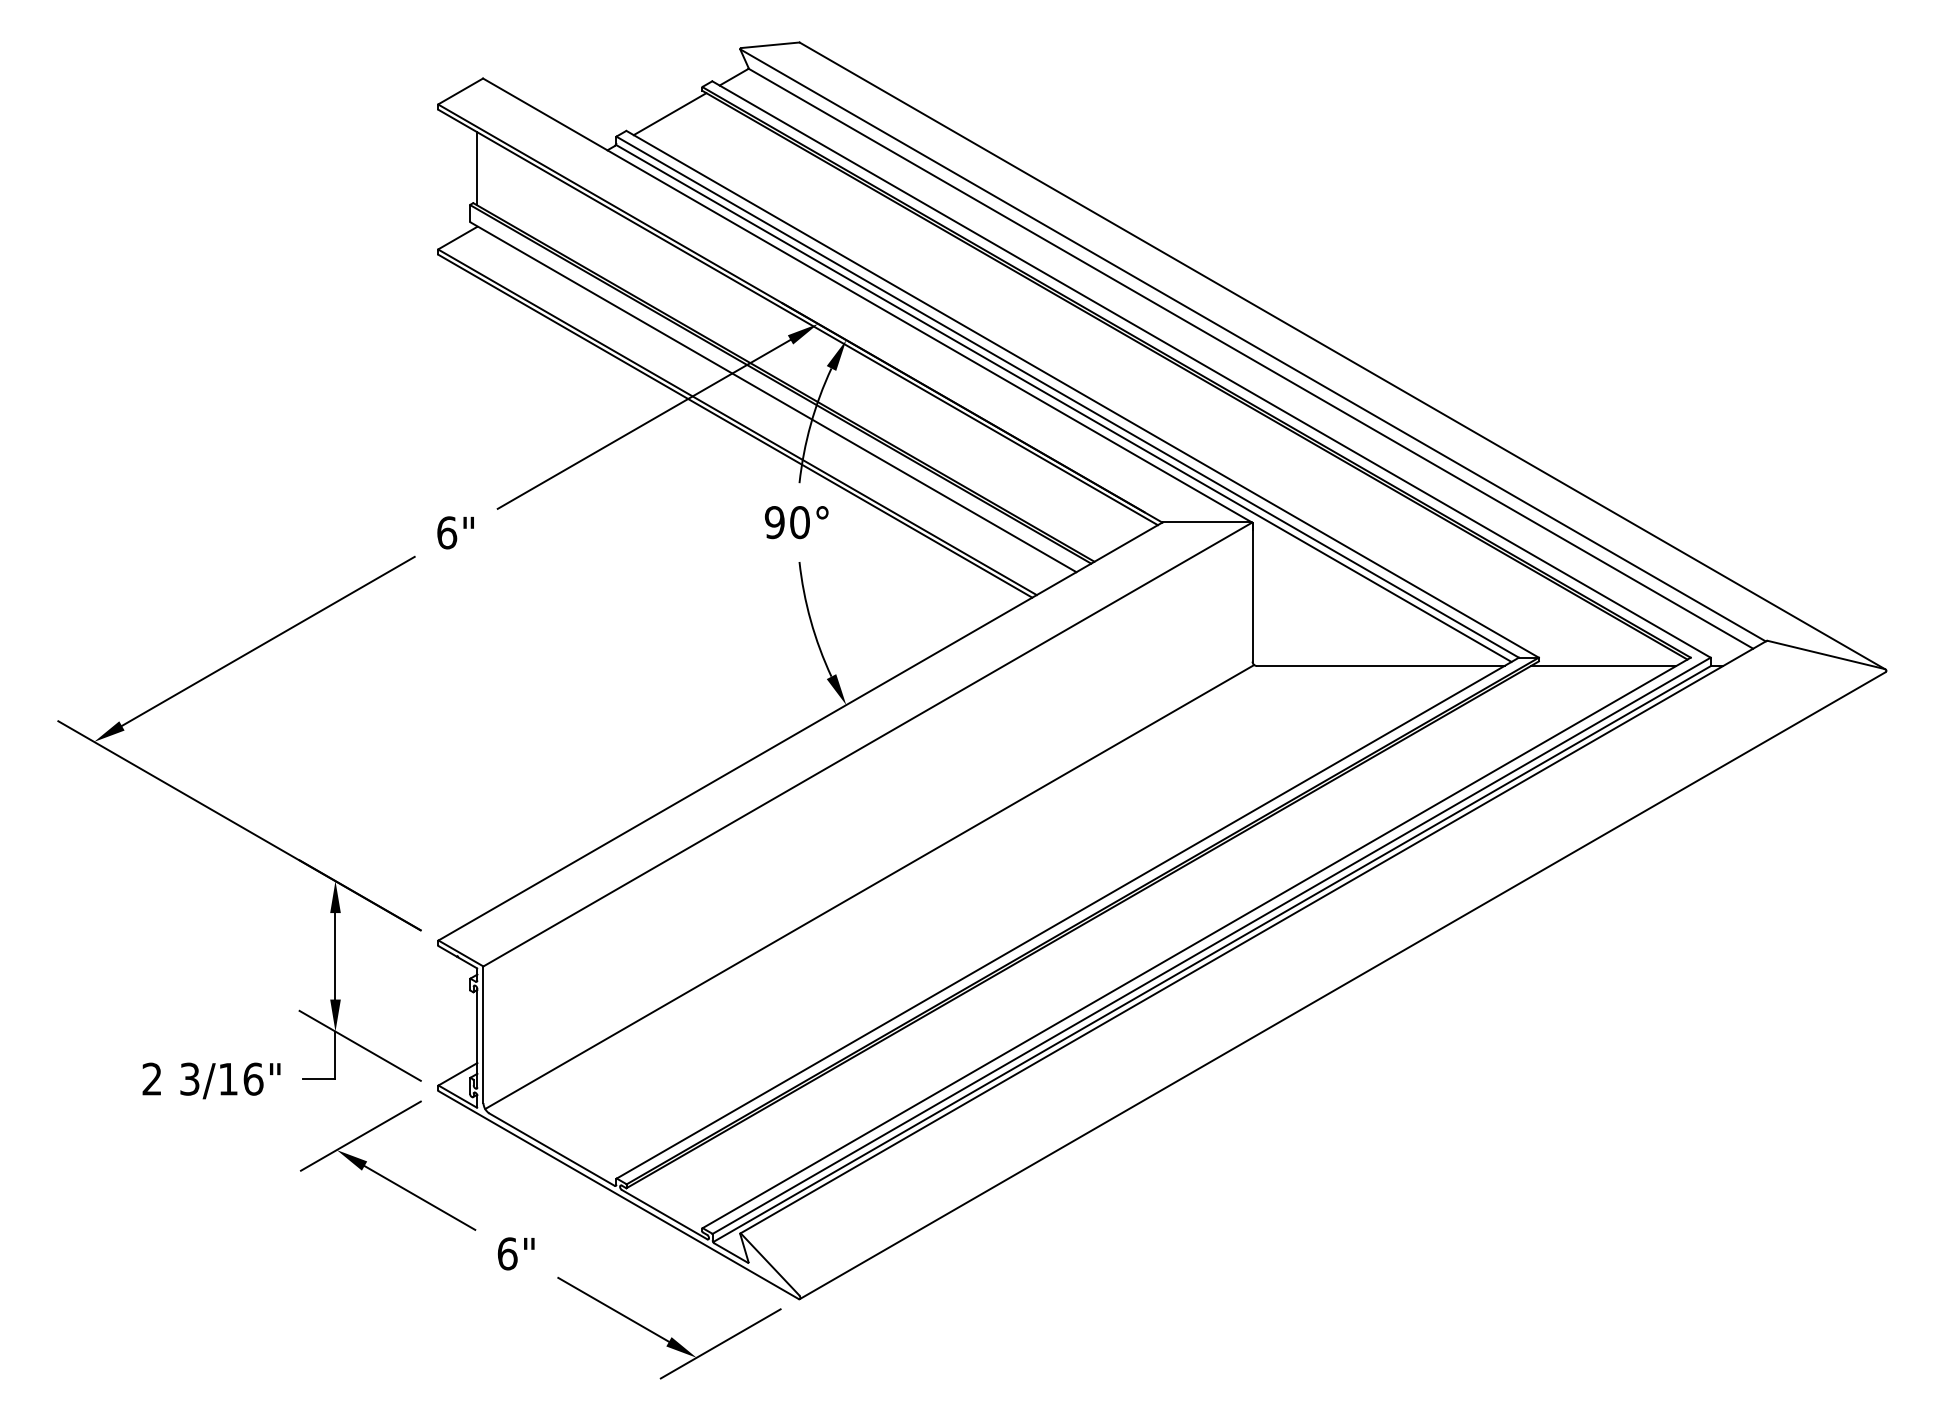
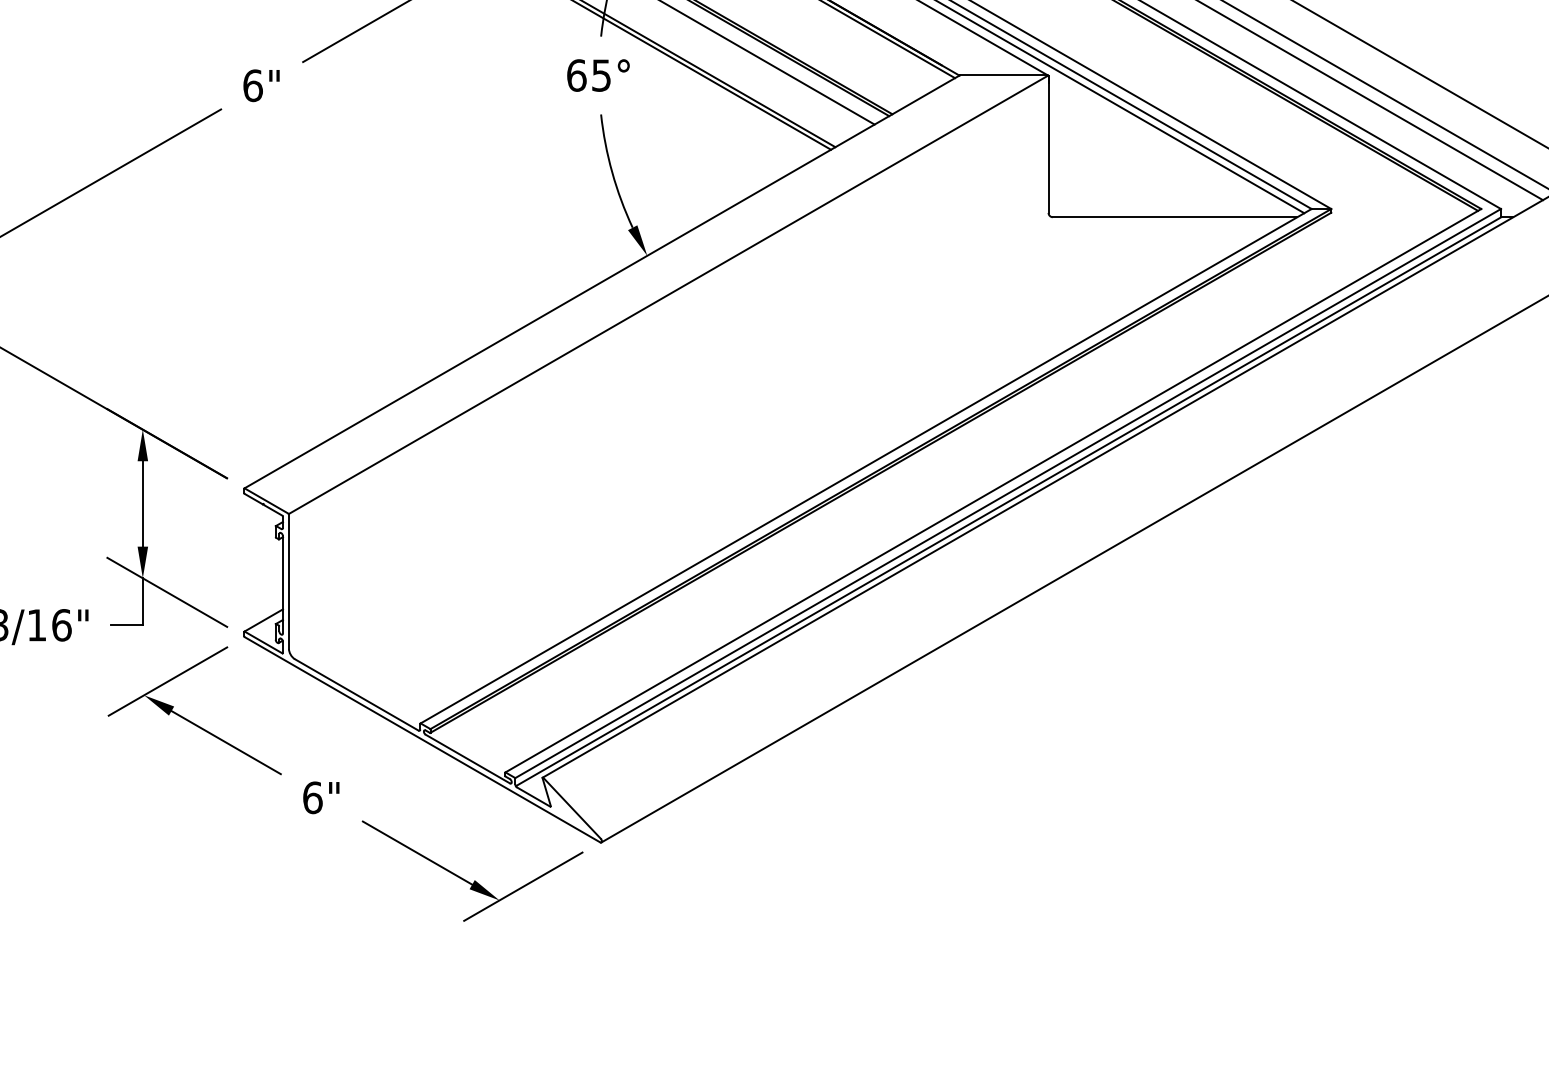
text: (786, 522) -> (588, 75), 90° -> 65°
line: (1603, 665) -> (1395, 216), removed
line: (869, 887) -> (670, 435), removed

